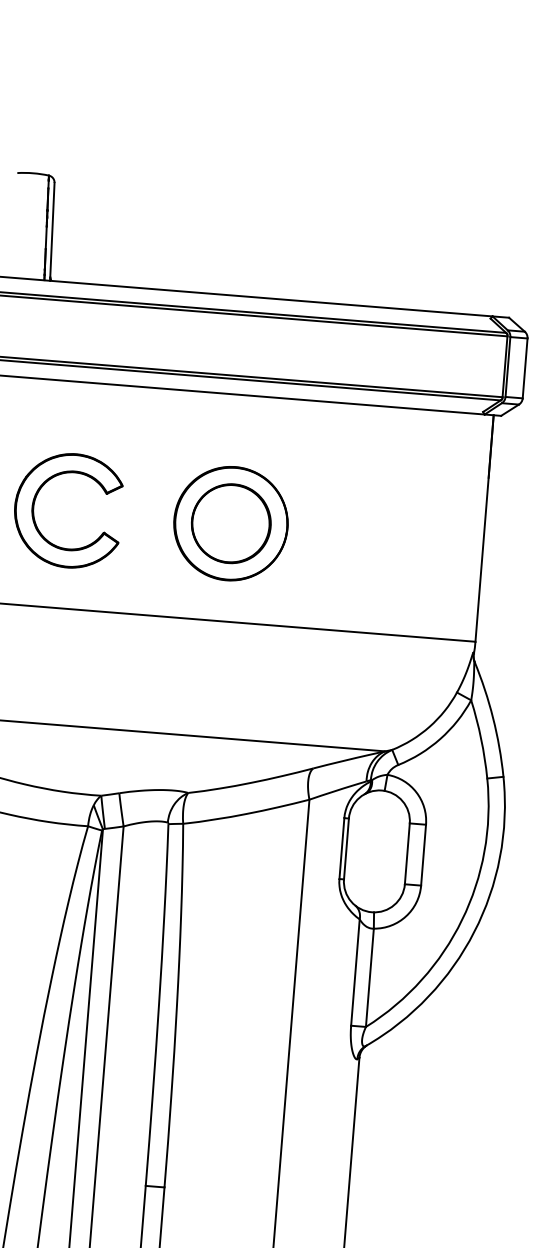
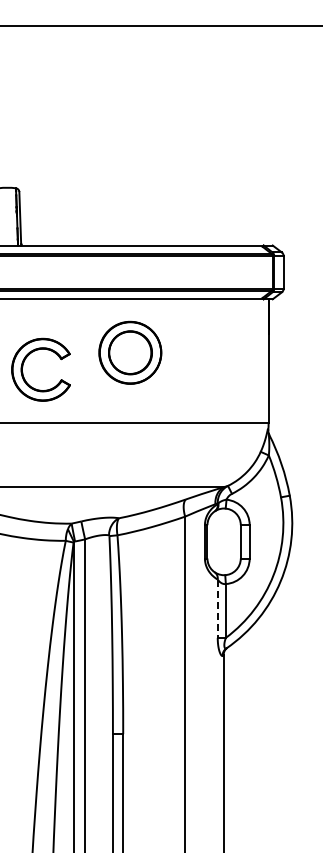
part: (231, 523) -> (130, 352), moved
line: (354, 973) -> (217, 609), solid -> dashed

